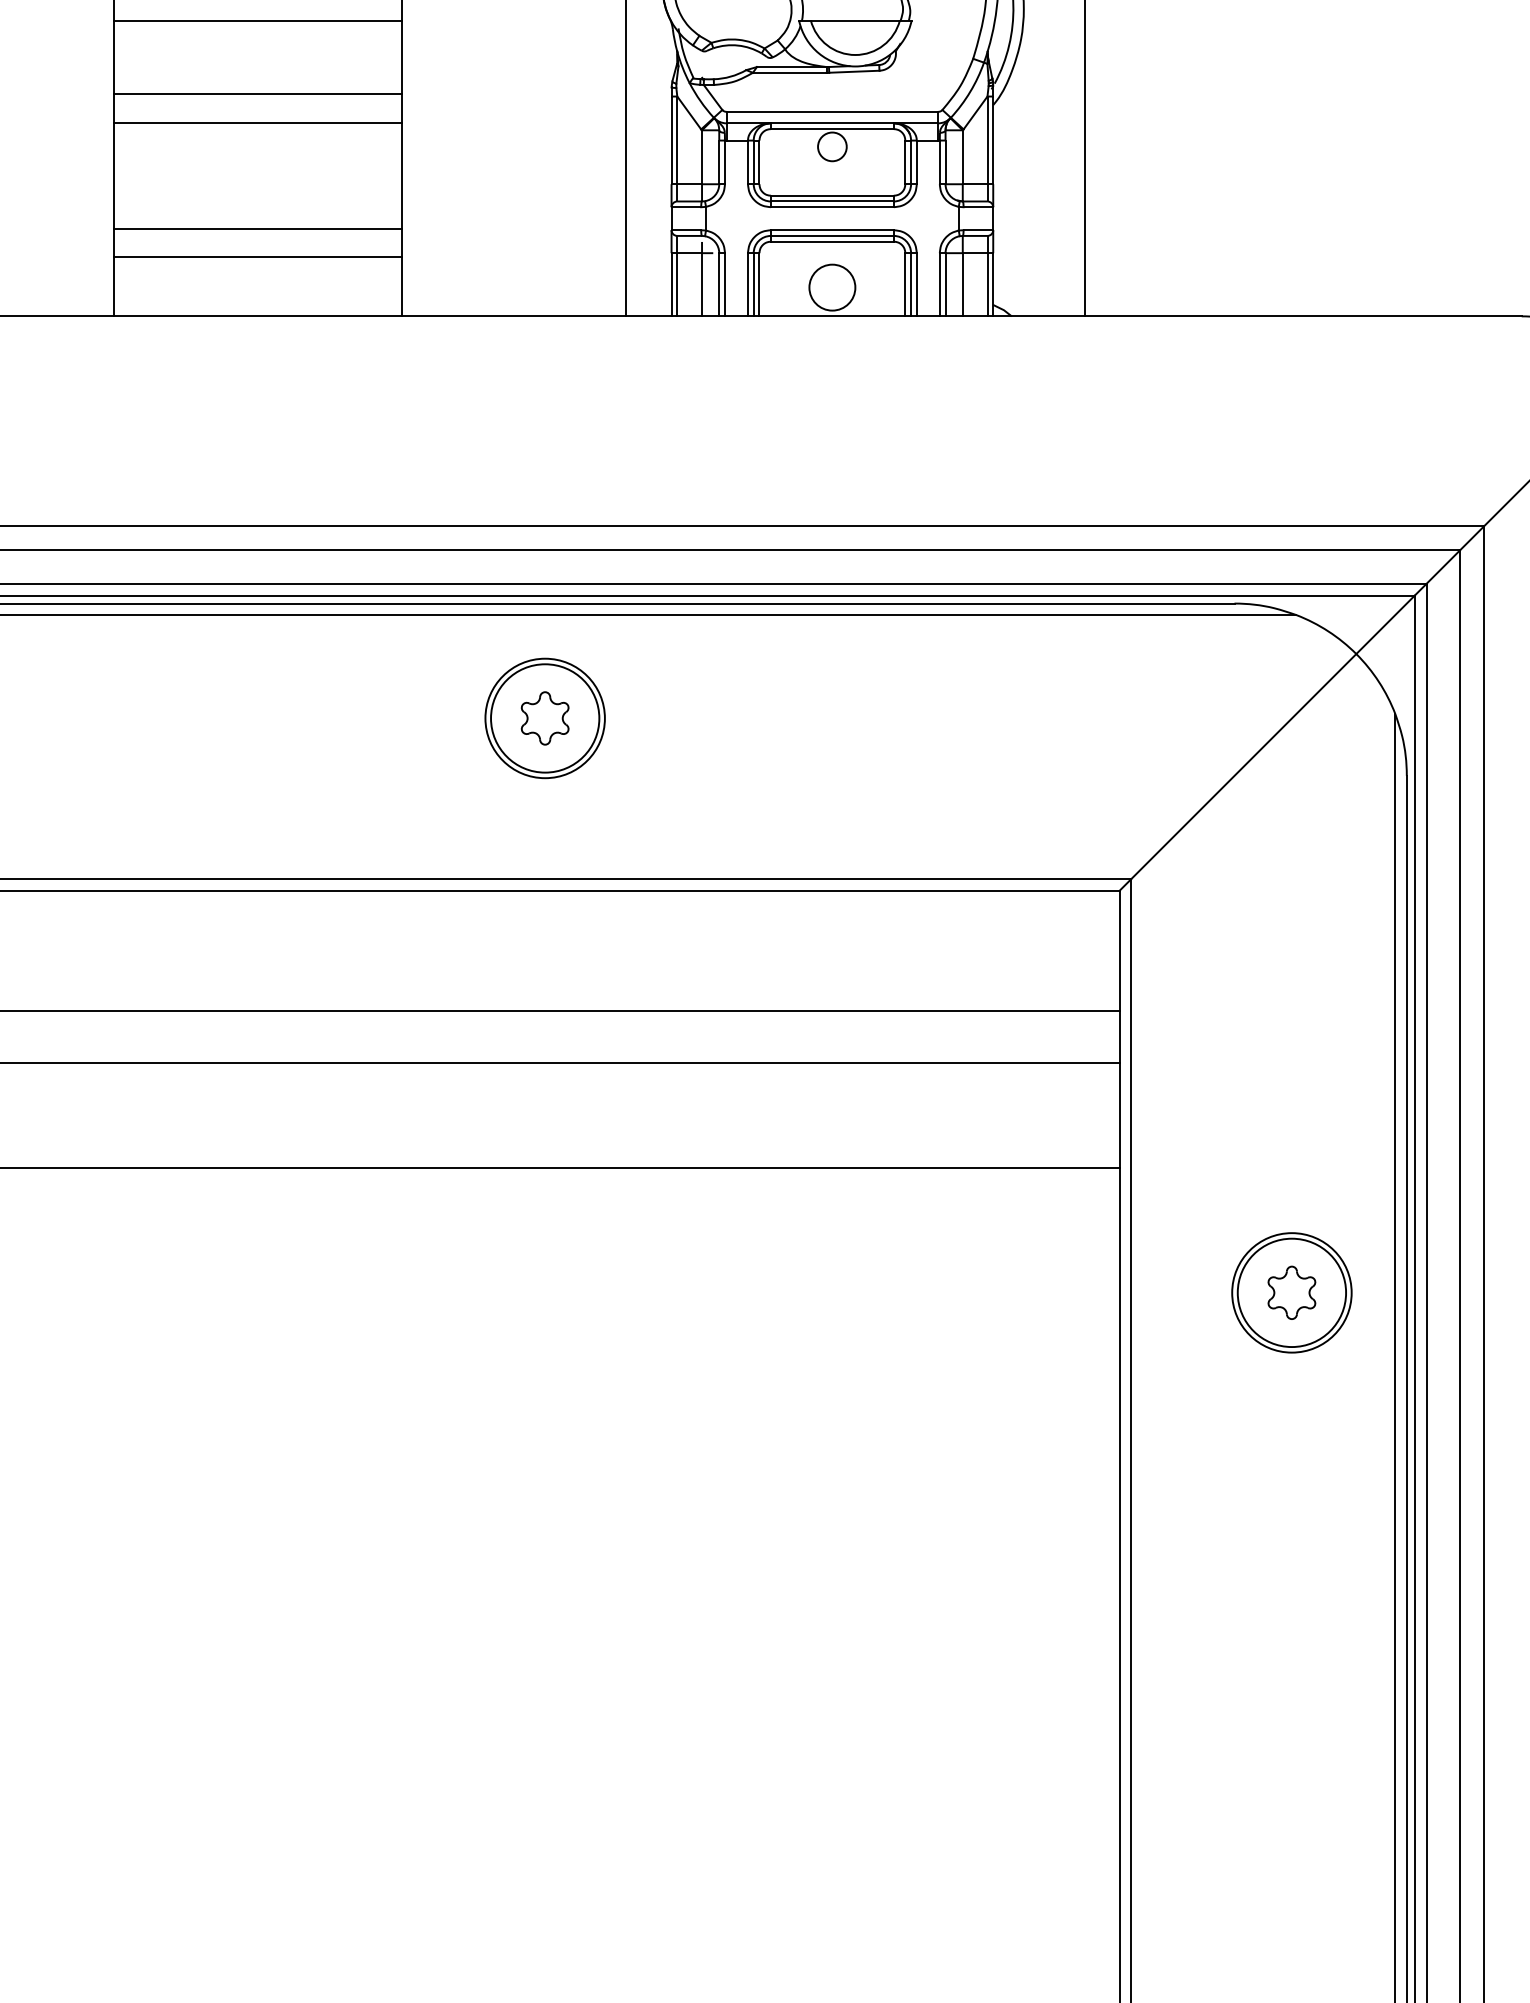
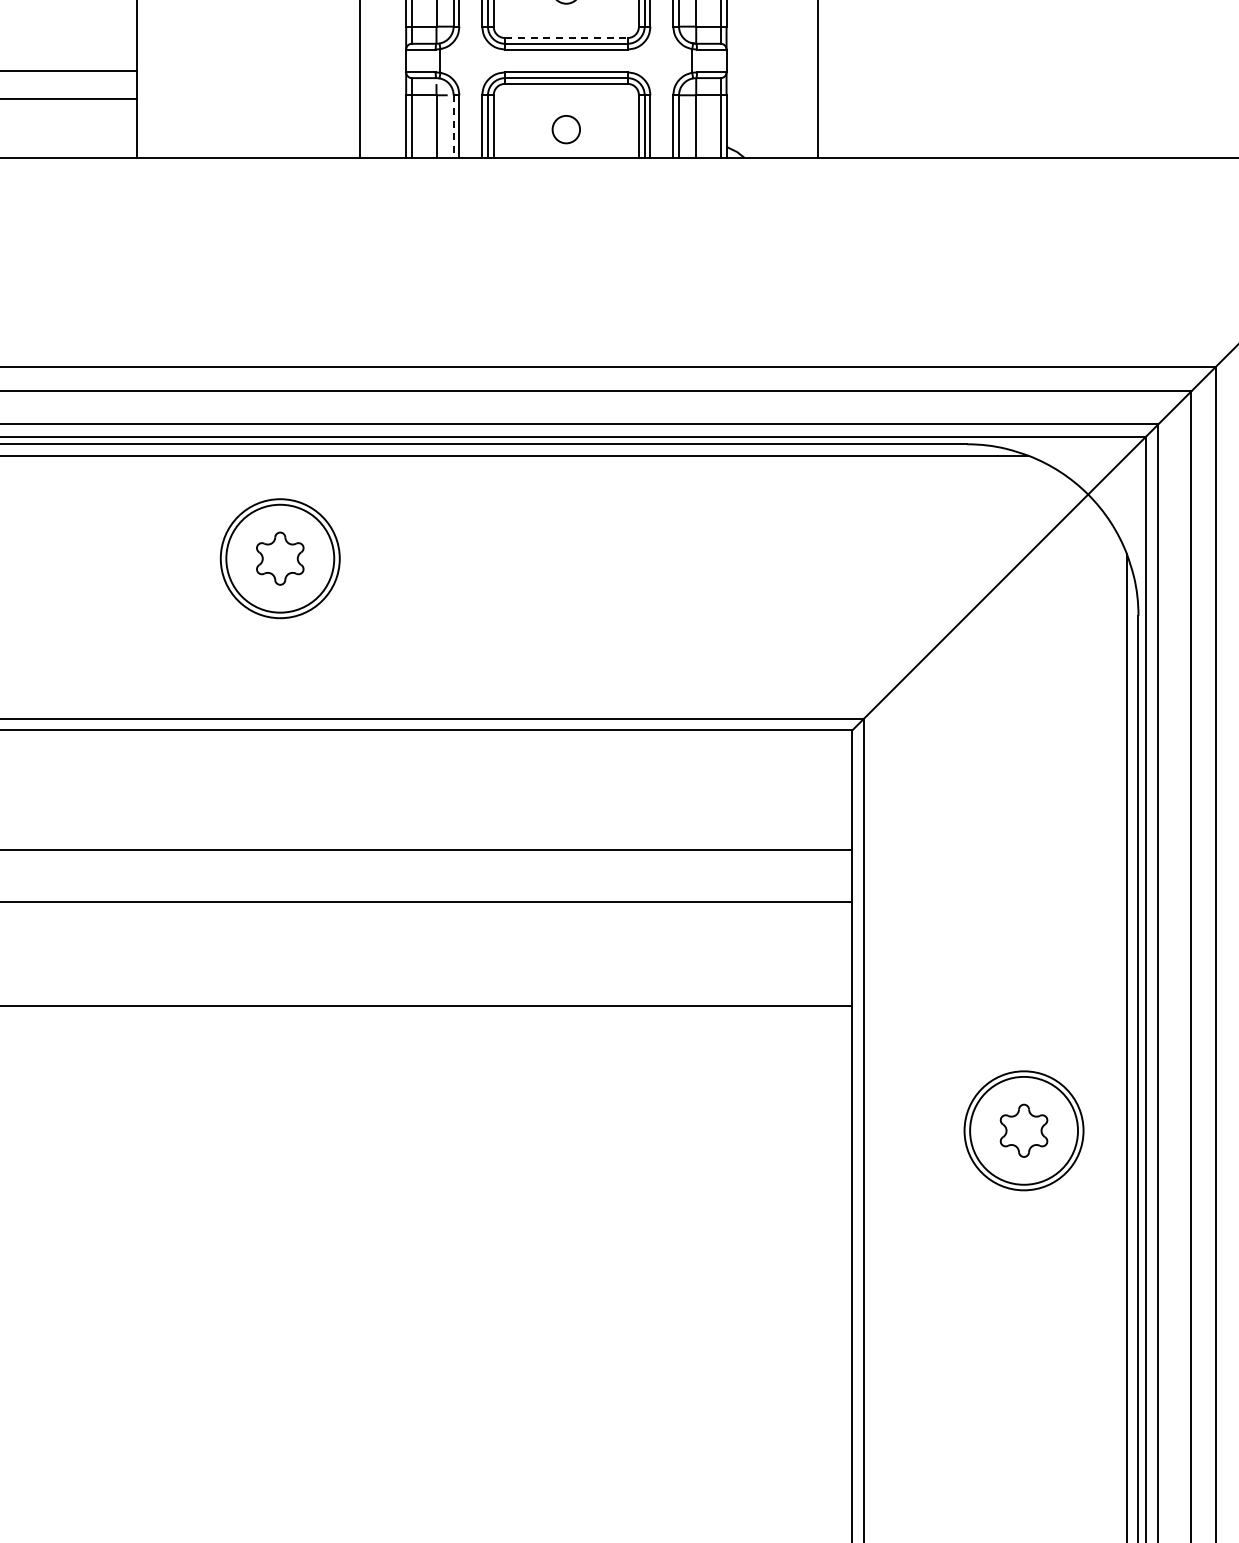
line: (832, 195) -> (566, 37), solid -> dashed
line: (719, 284) -> (453, 126), solid -> dashed
circle: (832, 287) -> (566, 129), size x0.6

